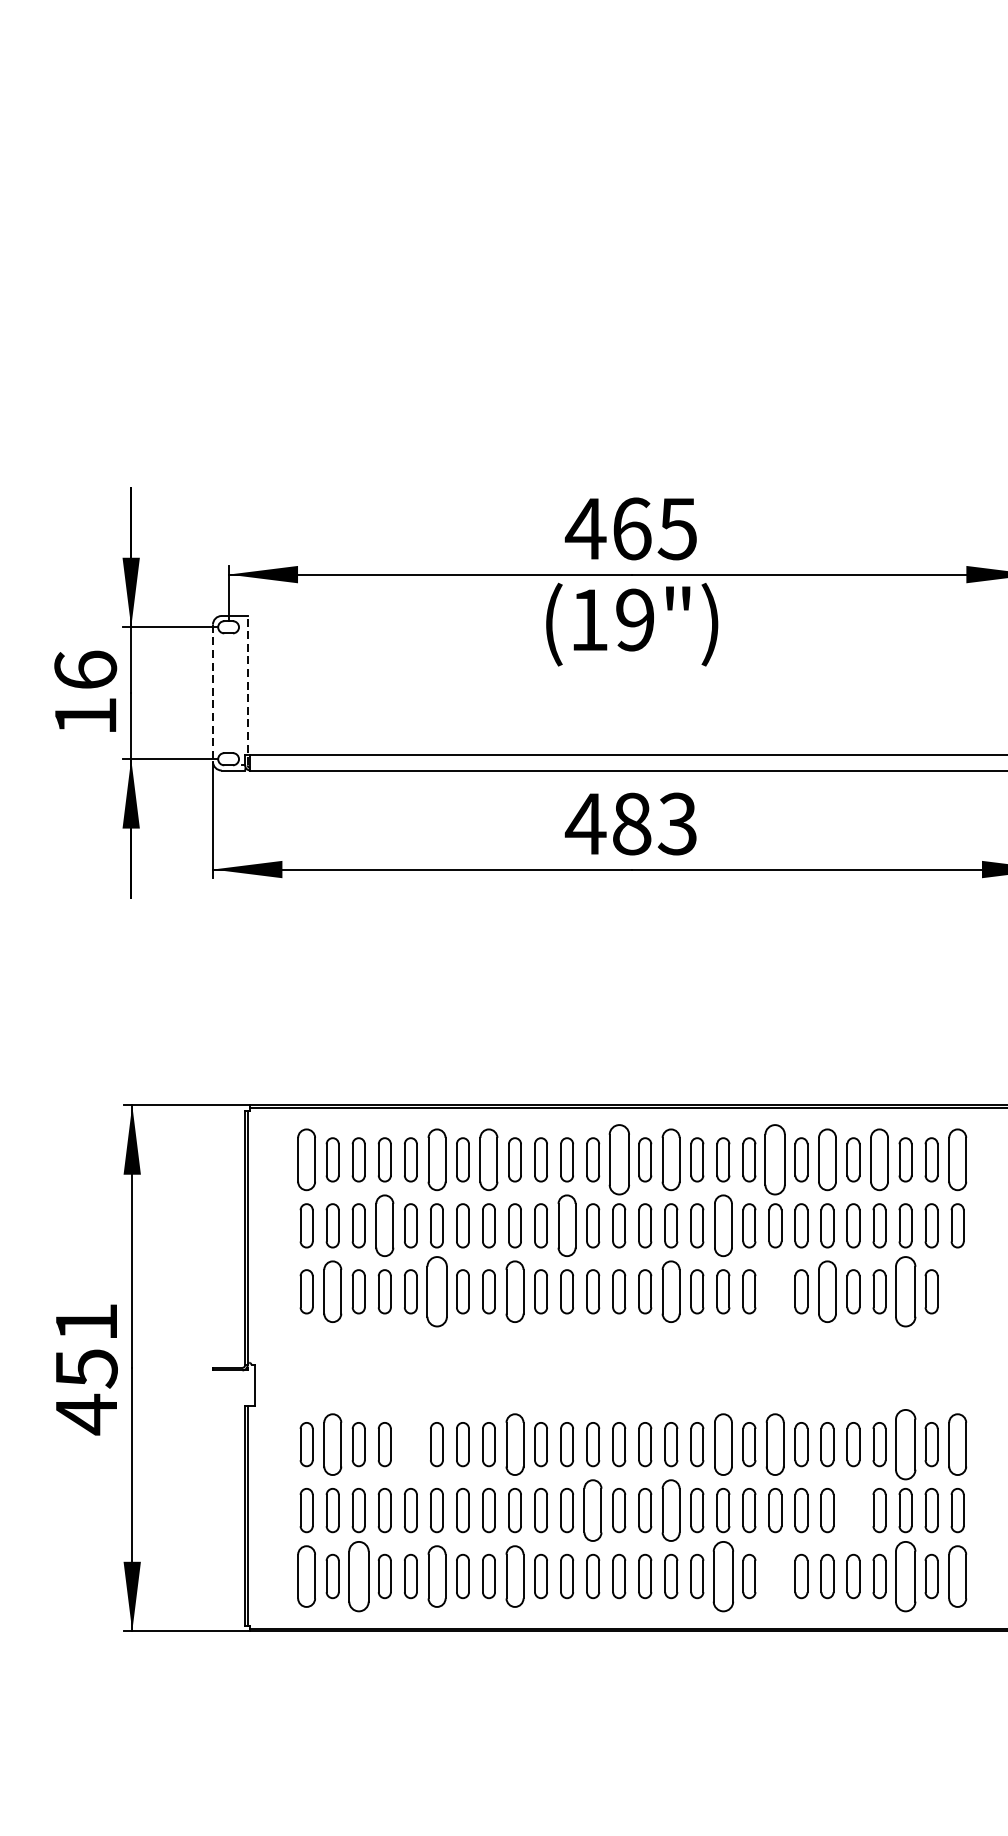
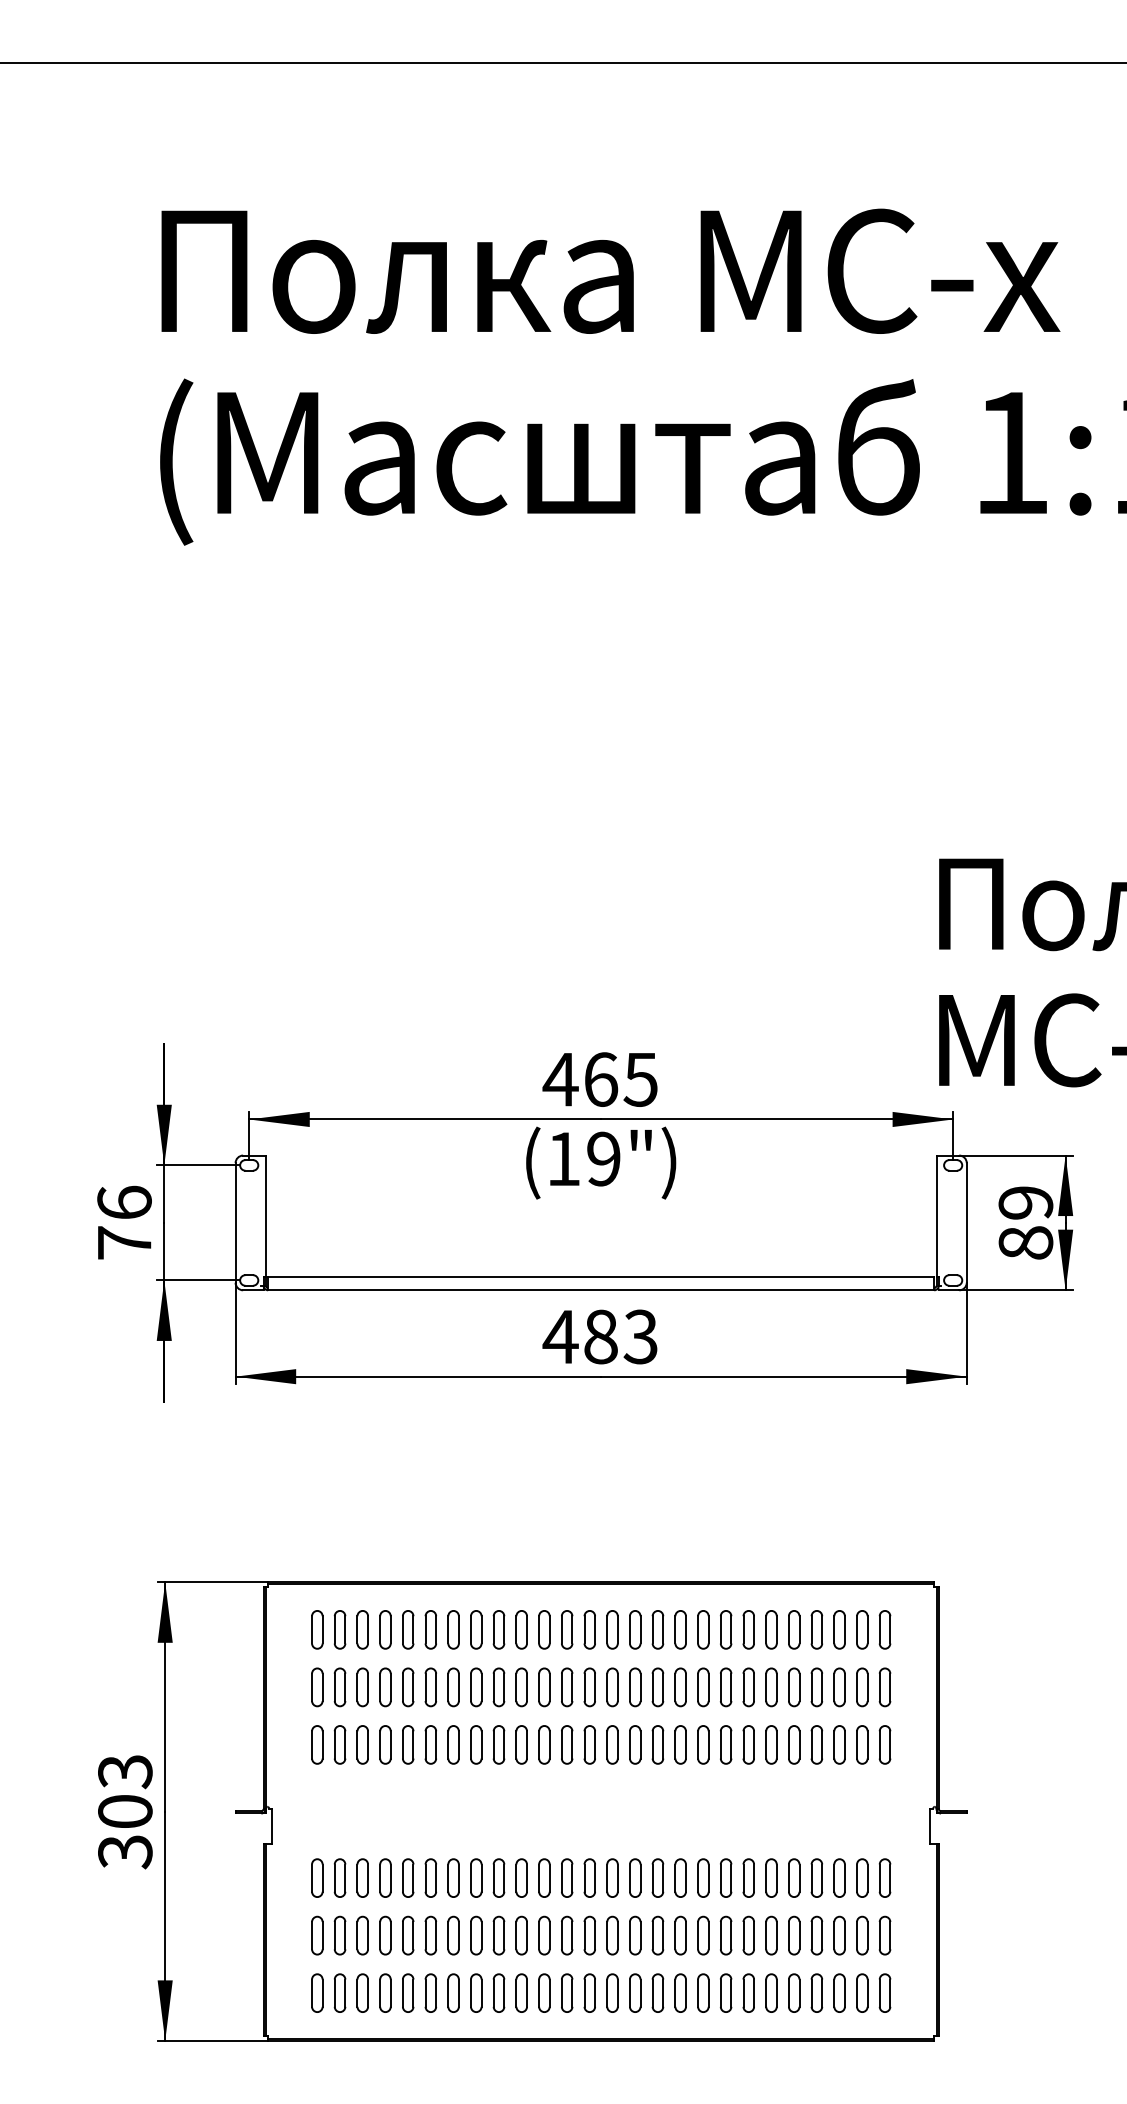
line: (247, 690) -> (265, 1220), dashed -> solid
line: (212, 692) -> (235, 1222), dashed -> solid
text: (85, 715) -> (124, 1242), 16 -> 76
part: (306, 1159) -> (317, 1629), size x0.71
part: (436, 1159) -> (430, 1629), size x0.71
part: (489, 1159) -> (476, 1629), size x0.71
part: (618, 1159) -> (589, 1629), size x0.62
part: (671, 1159) -> (635, 1629), size x0.71
part: (775, 1159) -> (726, 1629), size x0.62
part: (827, 1159) -> (771, 1629), size x0.71
part: (879, 1159) -> (816, 1629), size x0.71
part: (957, 1159) -> (884, 1629), size x0.71
part: (384, 1225) -> (385, 1687), size x0.71
part: (567, 1225) -> (544, 1687), size x0.71
part: (723, 1225) -> (680, 1687), size x0.71
part: (332, 1291) -> (339, 1744), size x0.71
part: (436, 1291) -> (430, 1744), size x0.62
part: (514, 1291) -> (498, 1744), size x0.71
part: (671, 1291) -> (635, 1744), size x0.71
part: (775, 1291) -> (726, 1744), added
part: (827, 1291) -> (771, 1744), size x0.71
part: (905, 1291) -> (839, 1744), size x0.62
part: (957, 1291) -> (884, 1744), added
text: (86, 1369) -> (125, 1812), 451 -> 303
part: (332, 1443) -> (339, 1877), size x0.71
part: (411, 1443) -> (408, 1877), added
part: (514, 1443) -> (498, 1877), size x0.71
part: (723, 1443) -> (680, 1877), size x0.71
part: (775, 1443) -> (726, 1877), size x0.71
part: (905, 1443) -> (839, 1877), size x0.62
part: (957, 1443) -> (884, 1877), size x0.71
part: (593, 1510) -> (567, 1935), size x0.71
part: (671, 1510) -> (635, 1935), size x0.71
part: (853, 1510) -> (794, 1935), added
part: (306, 1575) -> (317, 1992), size x0.71
part: (358, 1575) -> (362, 1992), size x0.62
part: (436, 1575) -> (430, 1992), size x0.71
part: (514, 1575) -> (498, 1992), size x0.71
part: (723, 1575) -> (680, 1992), size x0.62
part: (774, 1575) -> (725, 1992), added
part: (905, 1575) -> (839, 1992), size x0.62
part: (957, 1575) -> (884, 1992), size x0.71

